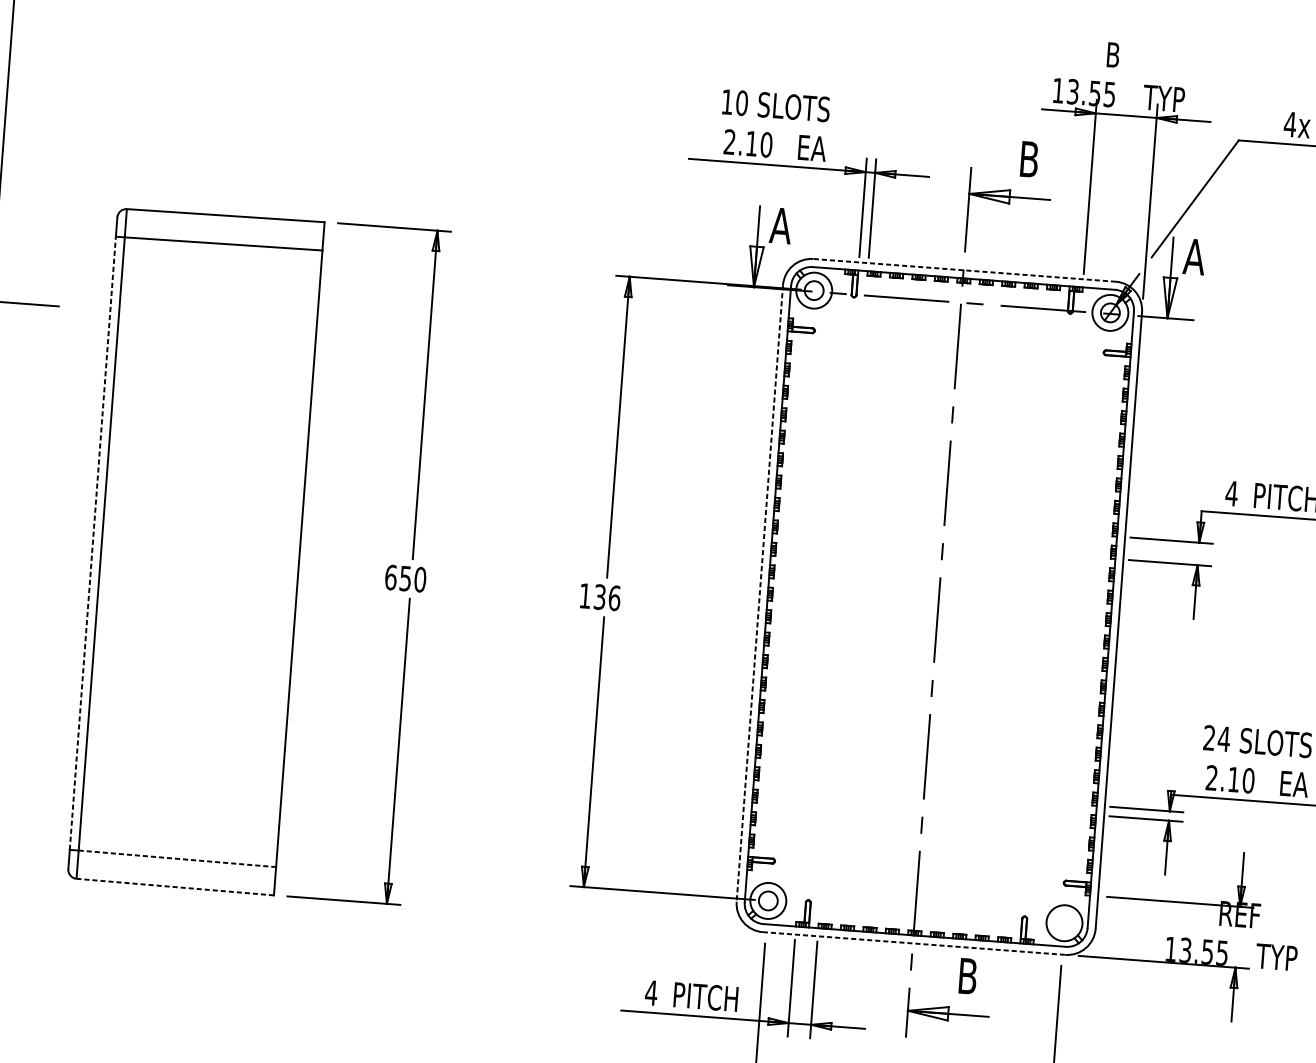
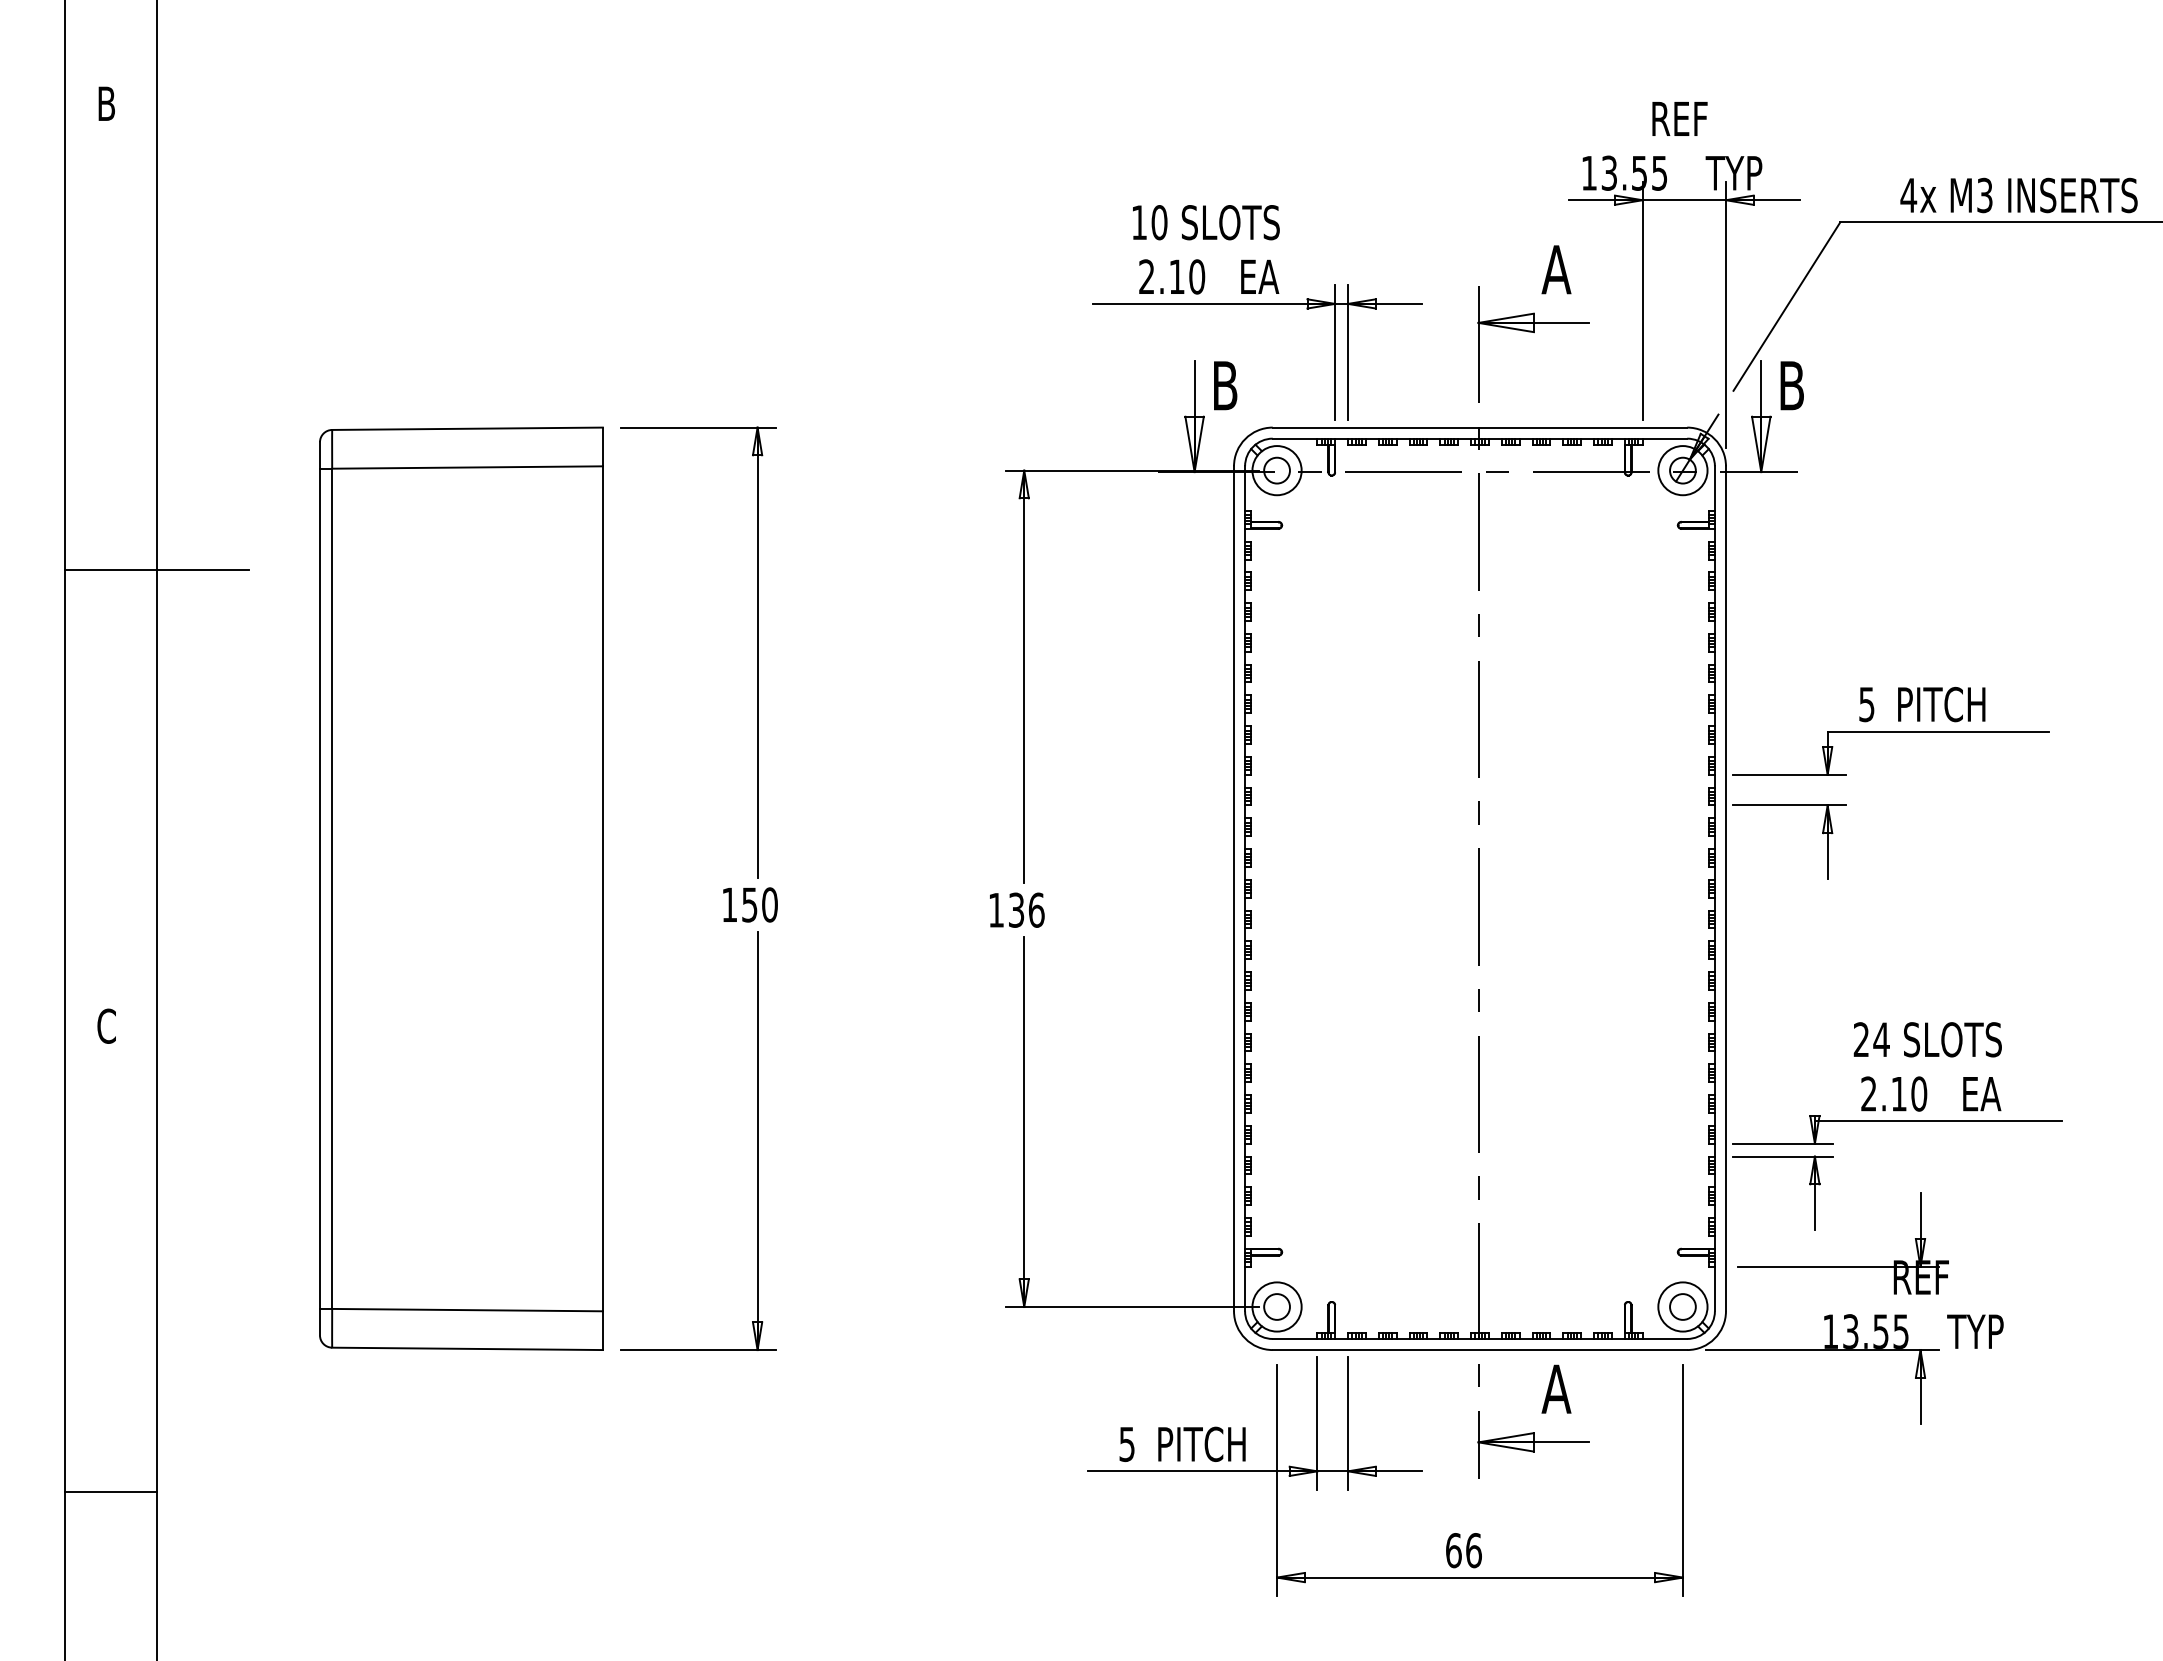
text: (1128, 55) -> (1681, 118), B -> REF
text: (1029, 159) -> (1556, 269), B -> A
text: (780, 225) -> (1224, 385), A -> B
text: (1194, 256) -> (1791, 385), A -> B
line: (964, 270) -> (1479, 427), dashed -> solid
text: (1231, 493) -> (1866, 704), 4 -> 5
line: (92, 543) -> (319, 888), dashed -> solid
text: (390, 577) -> (729, 904), 650 -> 150
line: (760, 593) -> (1234, 889), dashed -> solid
line: (178, 859) -> (468, 1310), dashed -> solid
line: (175, 886) -> (467, 1348), dashed -> solid
circle: (1064, 922) -> (1682, 1306), added
line: (914, 943) -> (1480, 1350), dashed -> solid
text: (967, 975) -> (1556, 1388), B -> A
text: (650, 993) -> (1126, 1444), 4 -> 5

